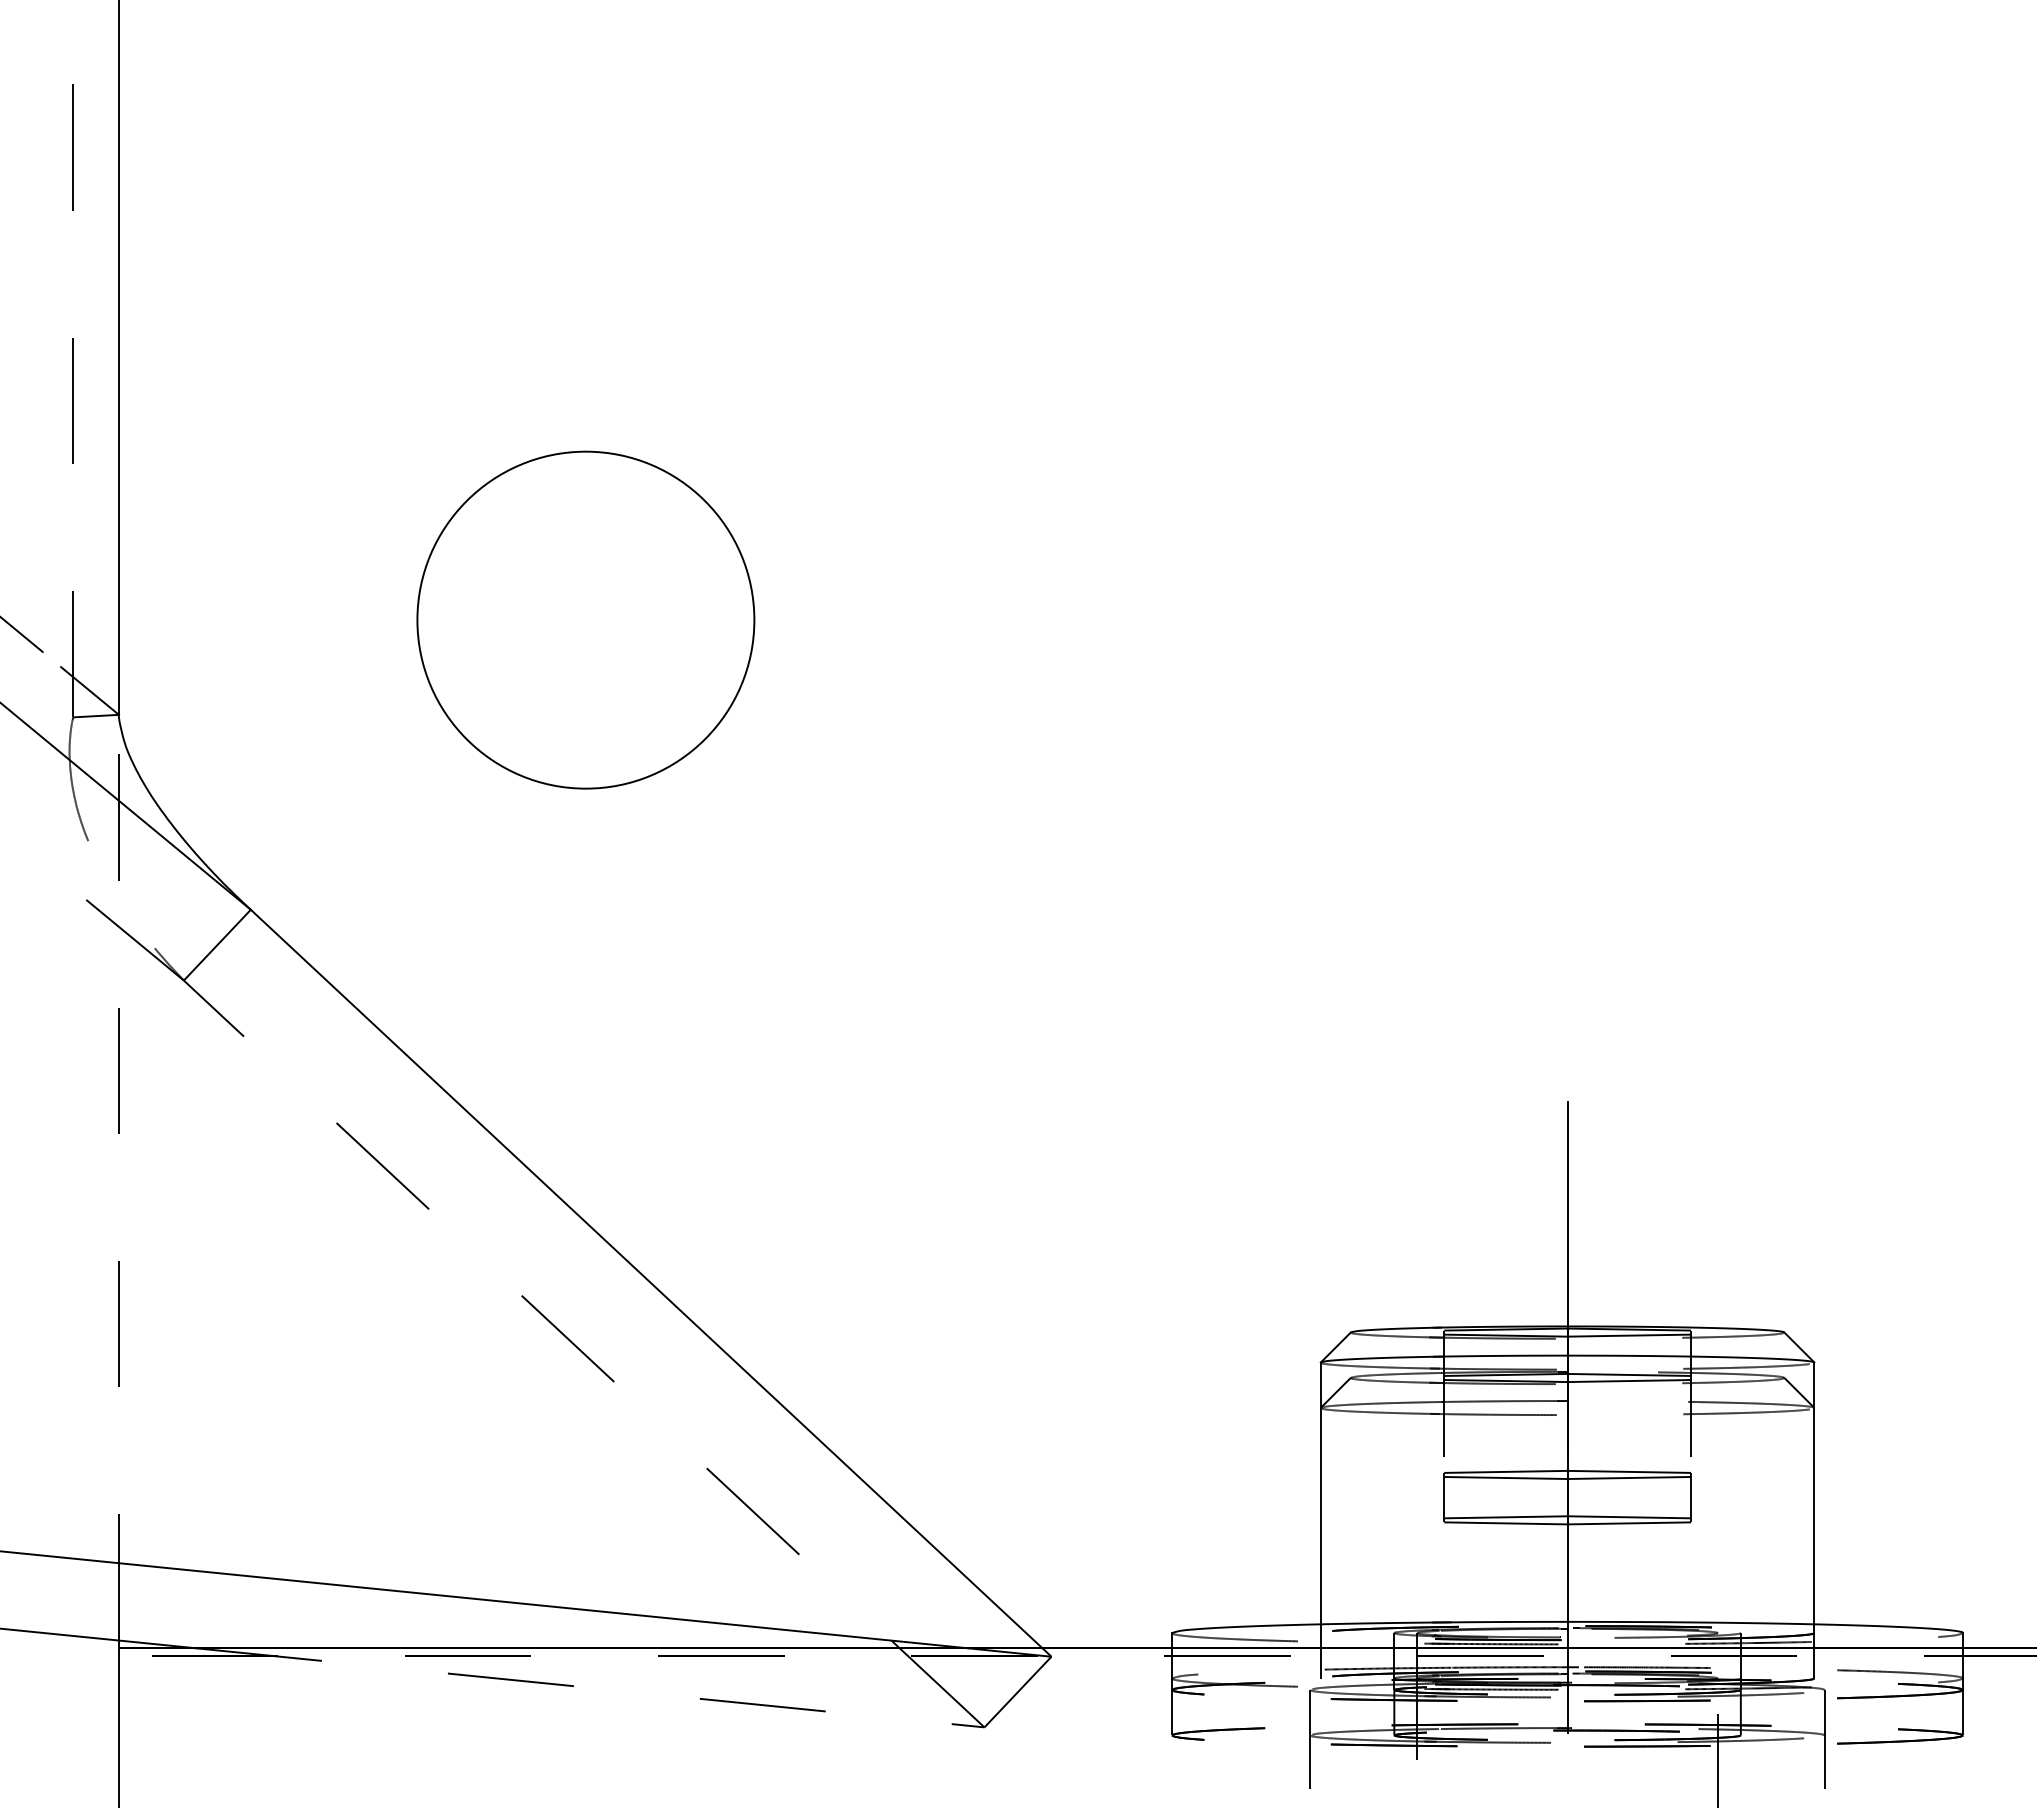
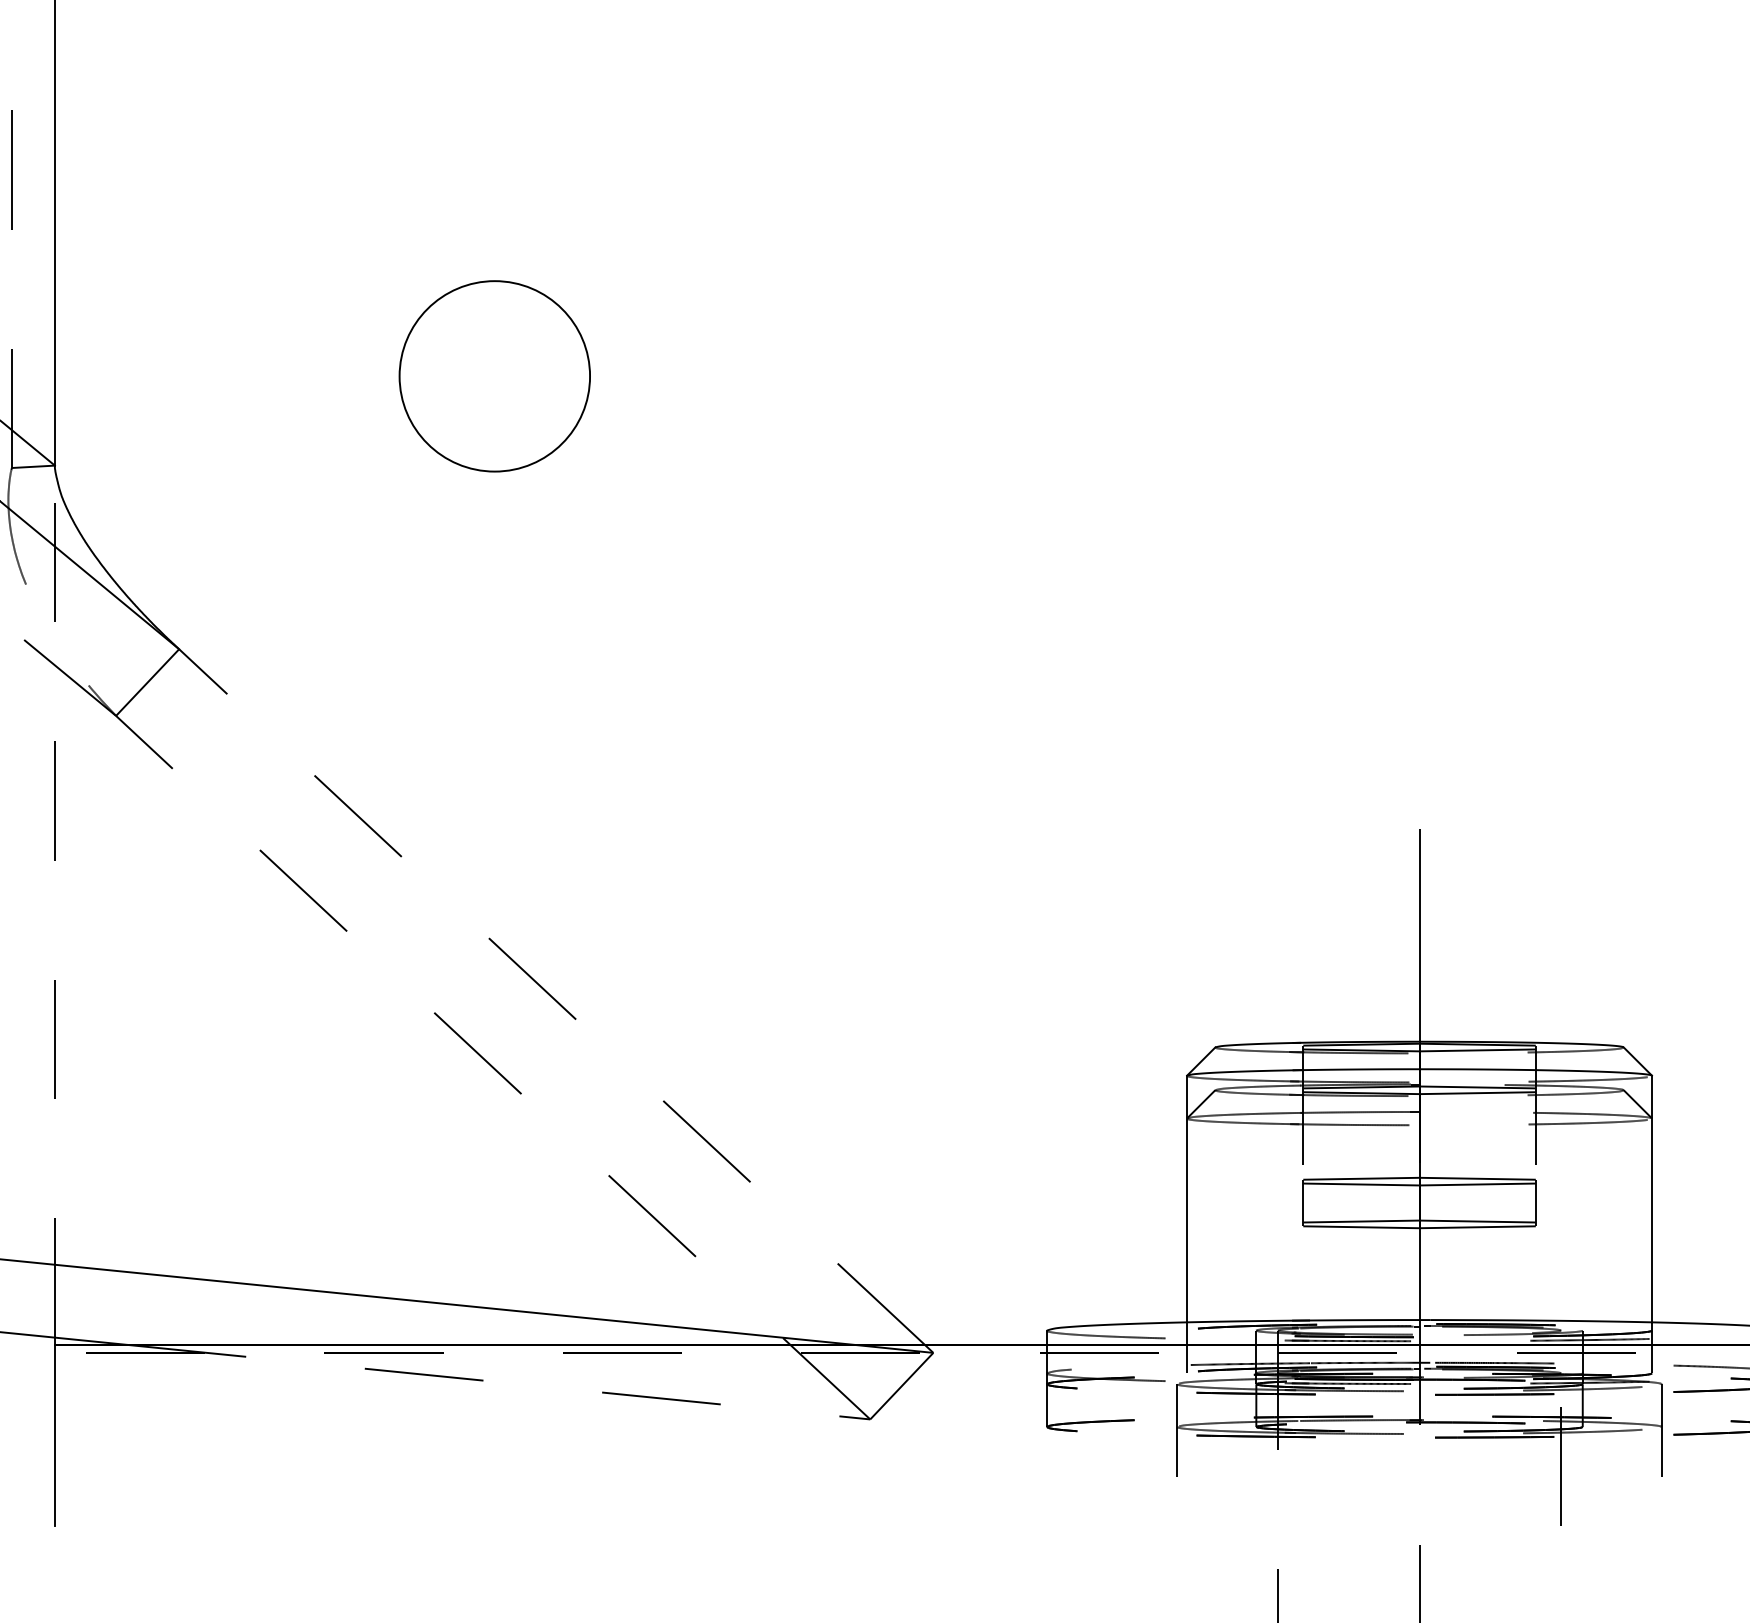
circle: (585, 619) -> (494, 375), size x0.6
line: (646, 1278) -> (551, 996), solid -> dashed

